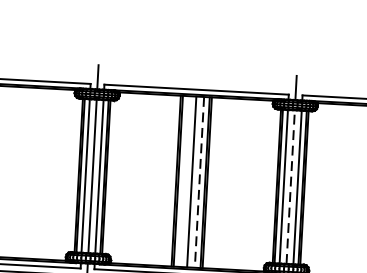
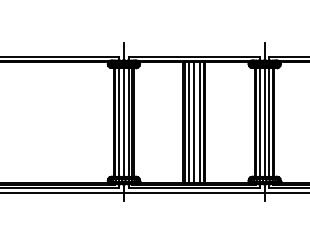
line: (183, 181) -> (188, 122), added
line: (199, 182) -> (199, 122), dashed -> solid
line: (290, 187) -> (264, 122), dashed -> solid

